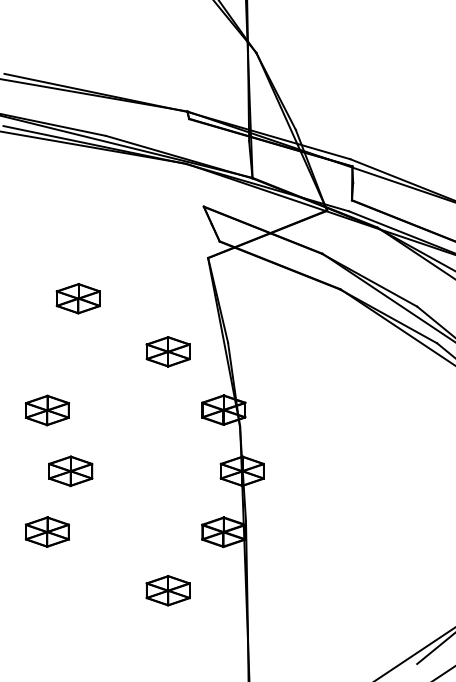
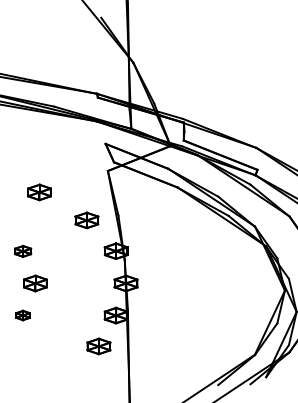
part: (46, 410) -> (22, 251), size x0.7
part: (46, 532) -> (22, 315), size x0.6
part: (167, 590) -> (98, 346), moved

